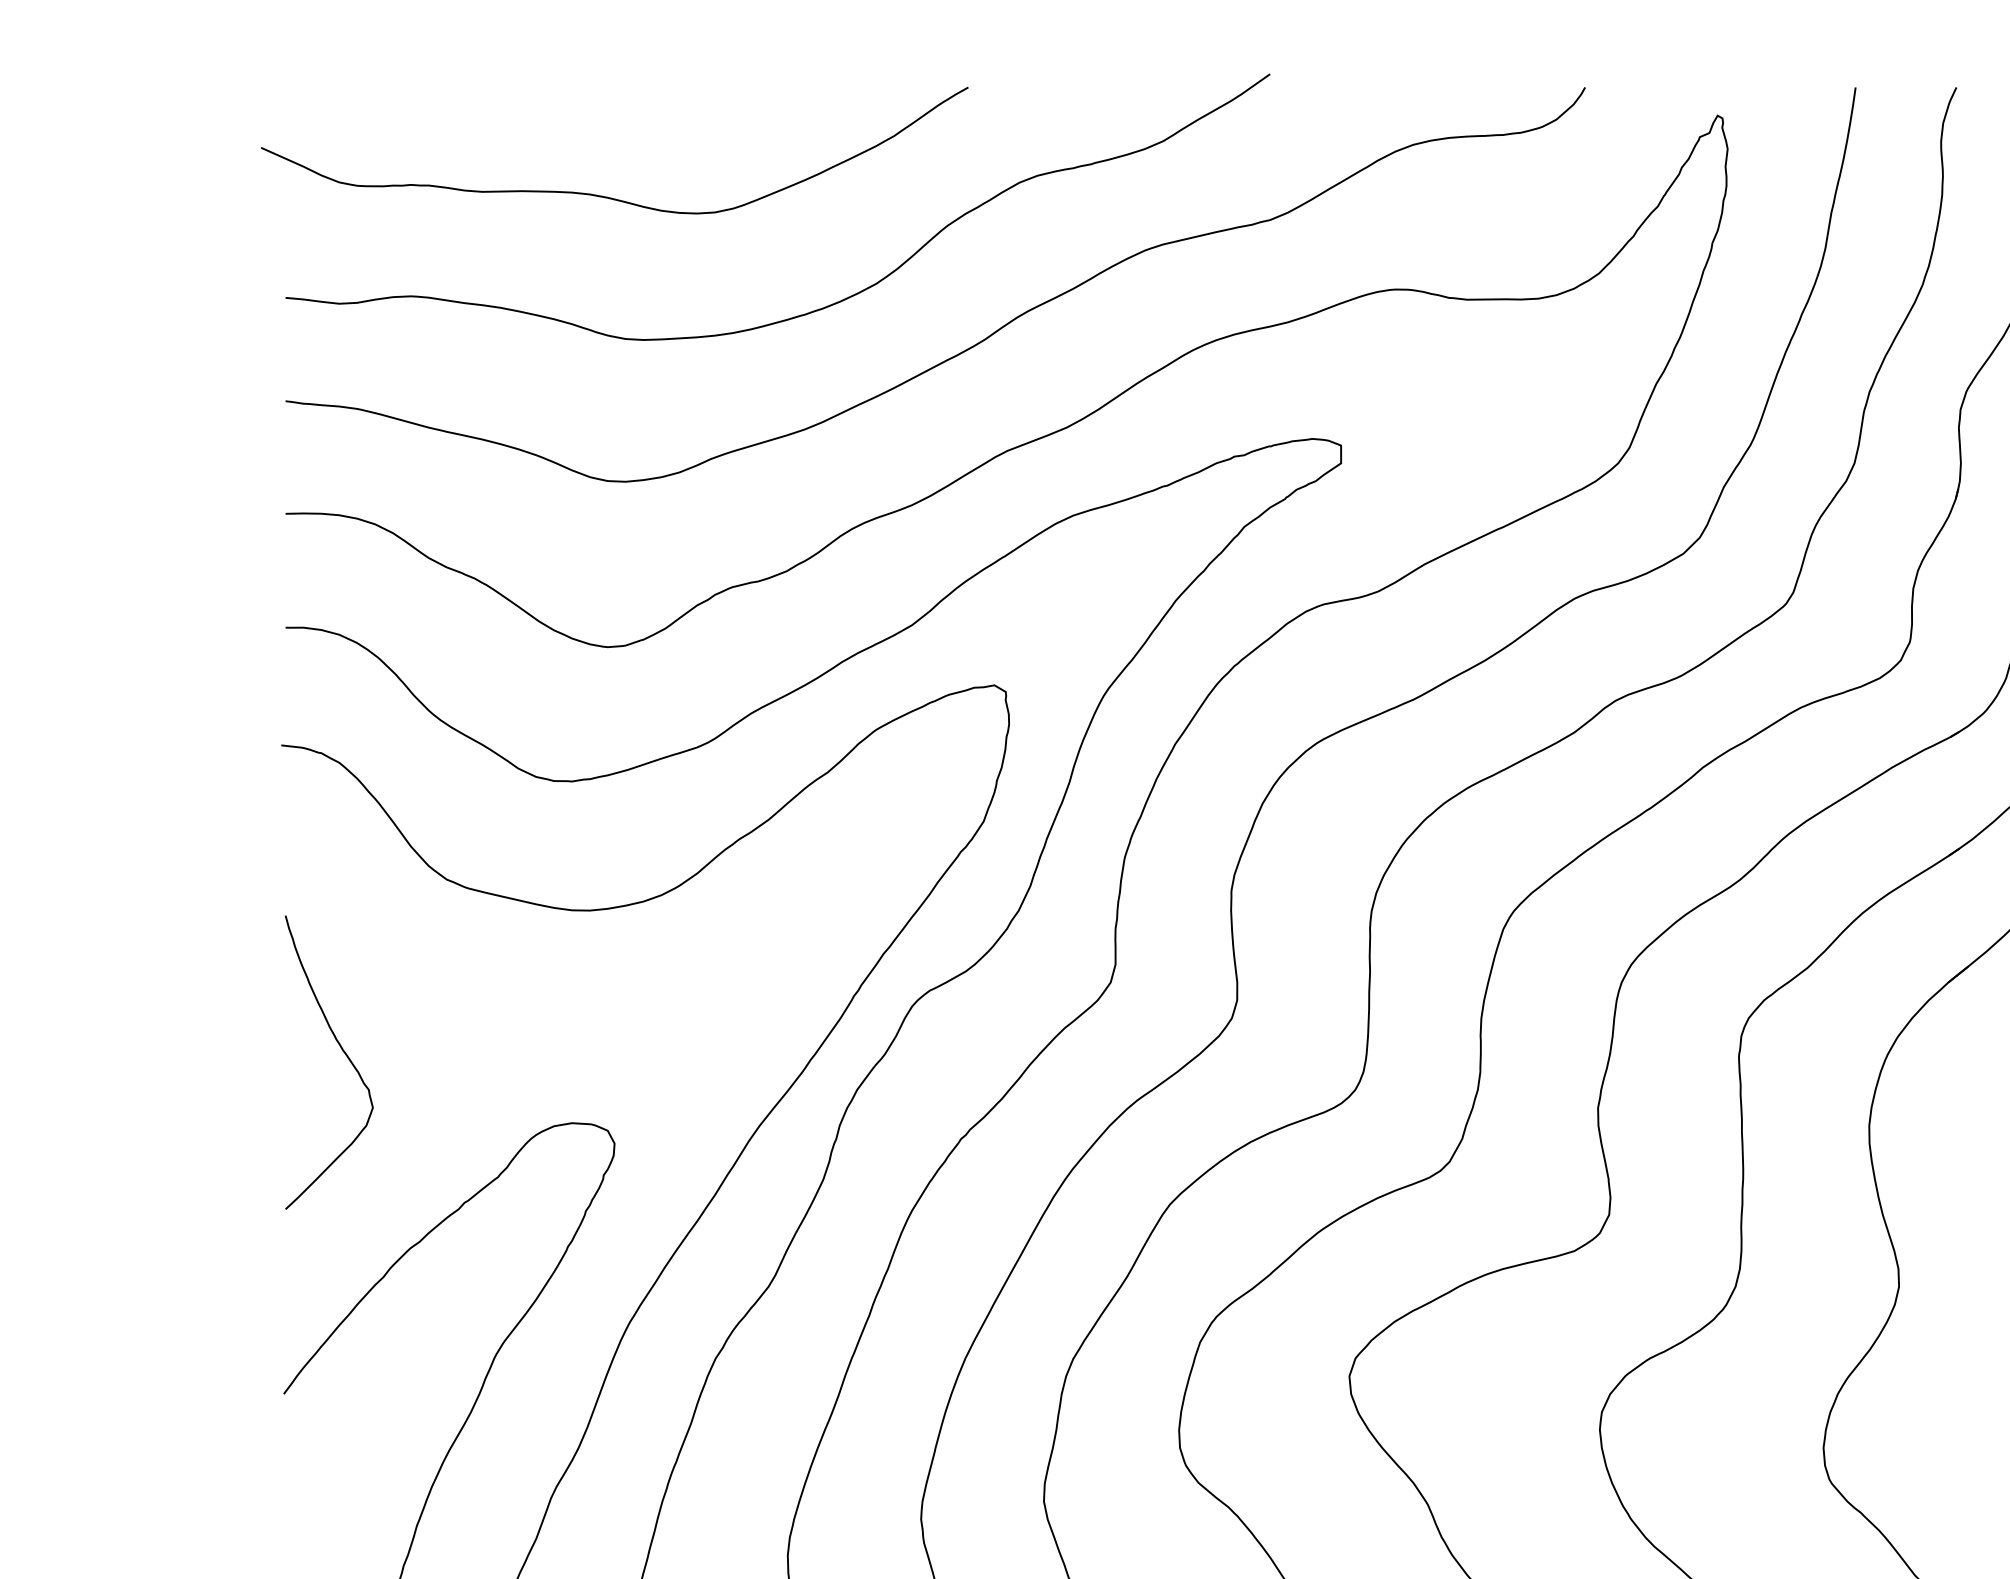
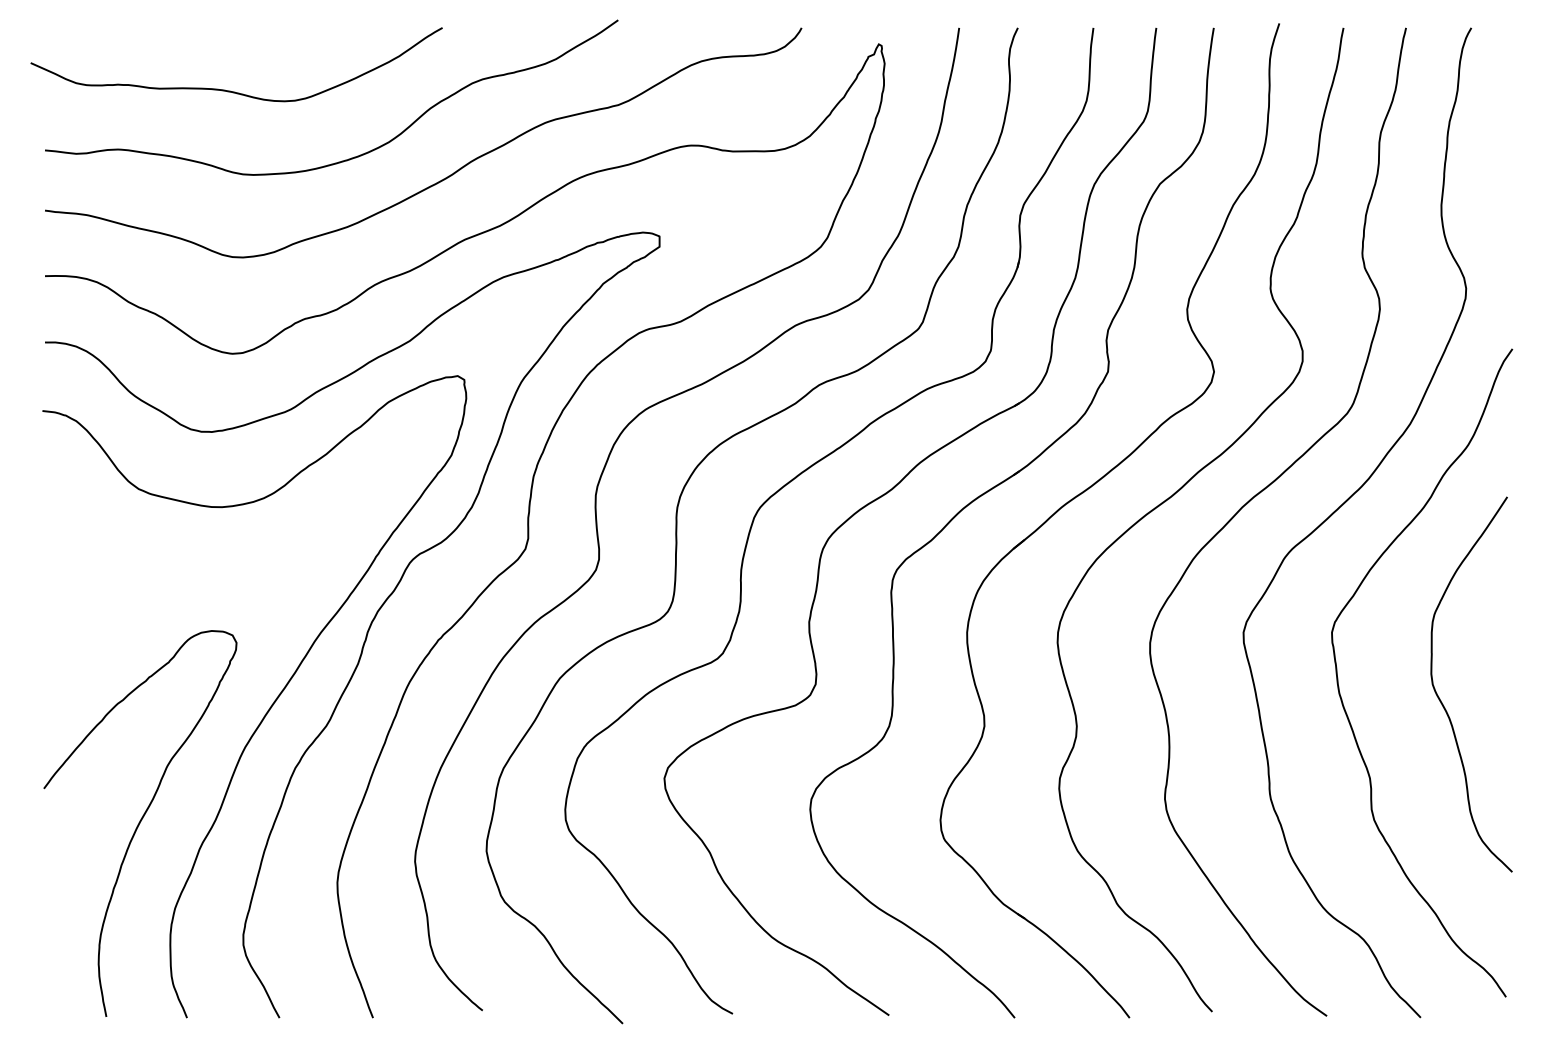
curve: (343, 1053) -> (78, 590), removed

